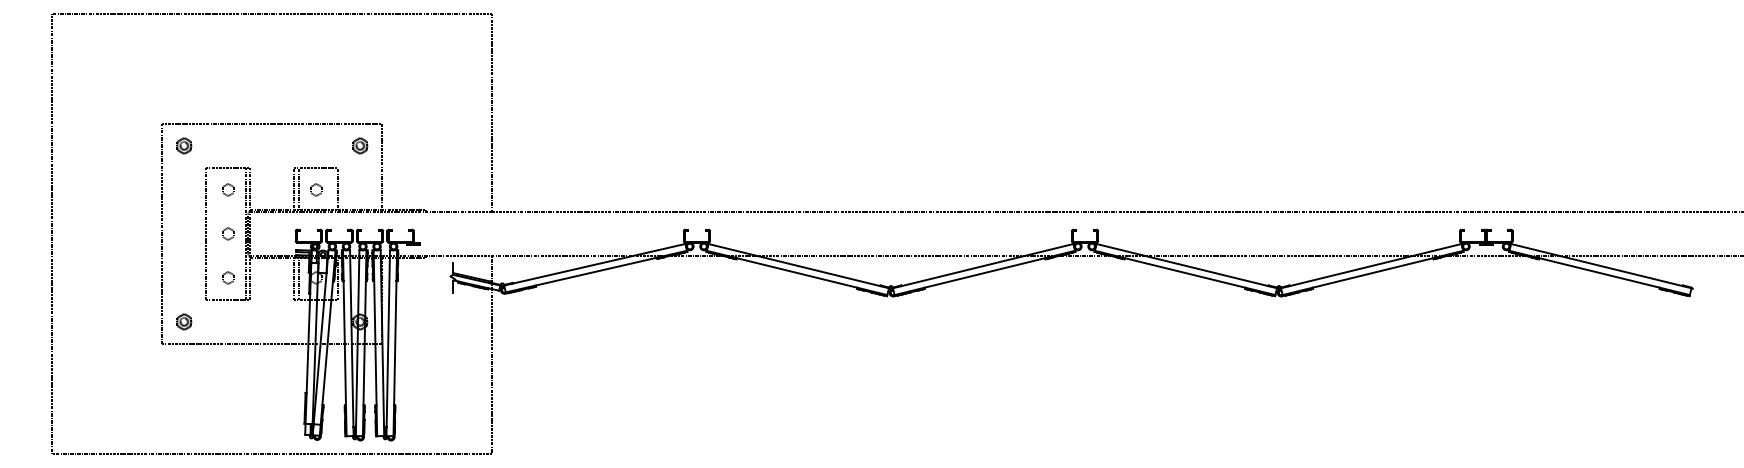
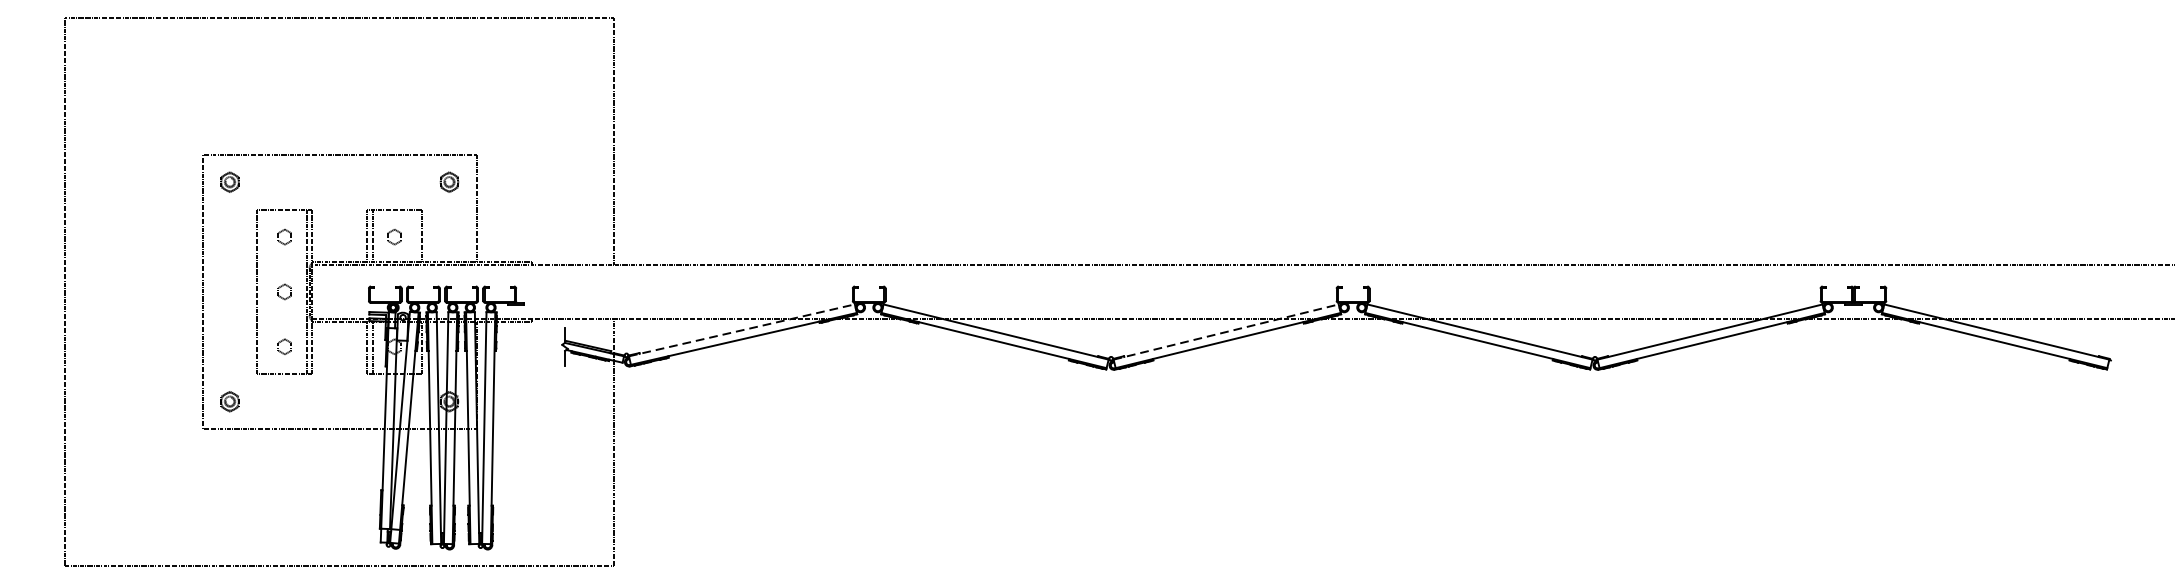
line: (594, 264) -> (741, 330), solid -> dashed
line: (983, 266) -> (1226, 332), solid -> dashed

